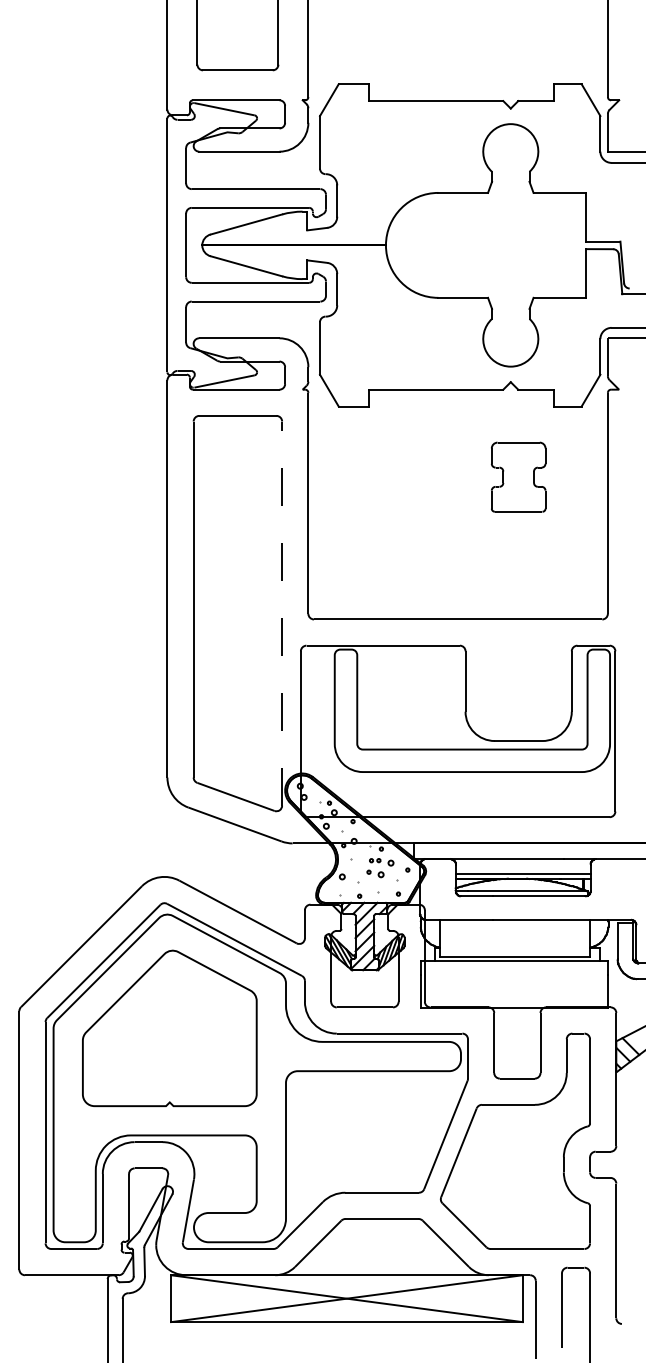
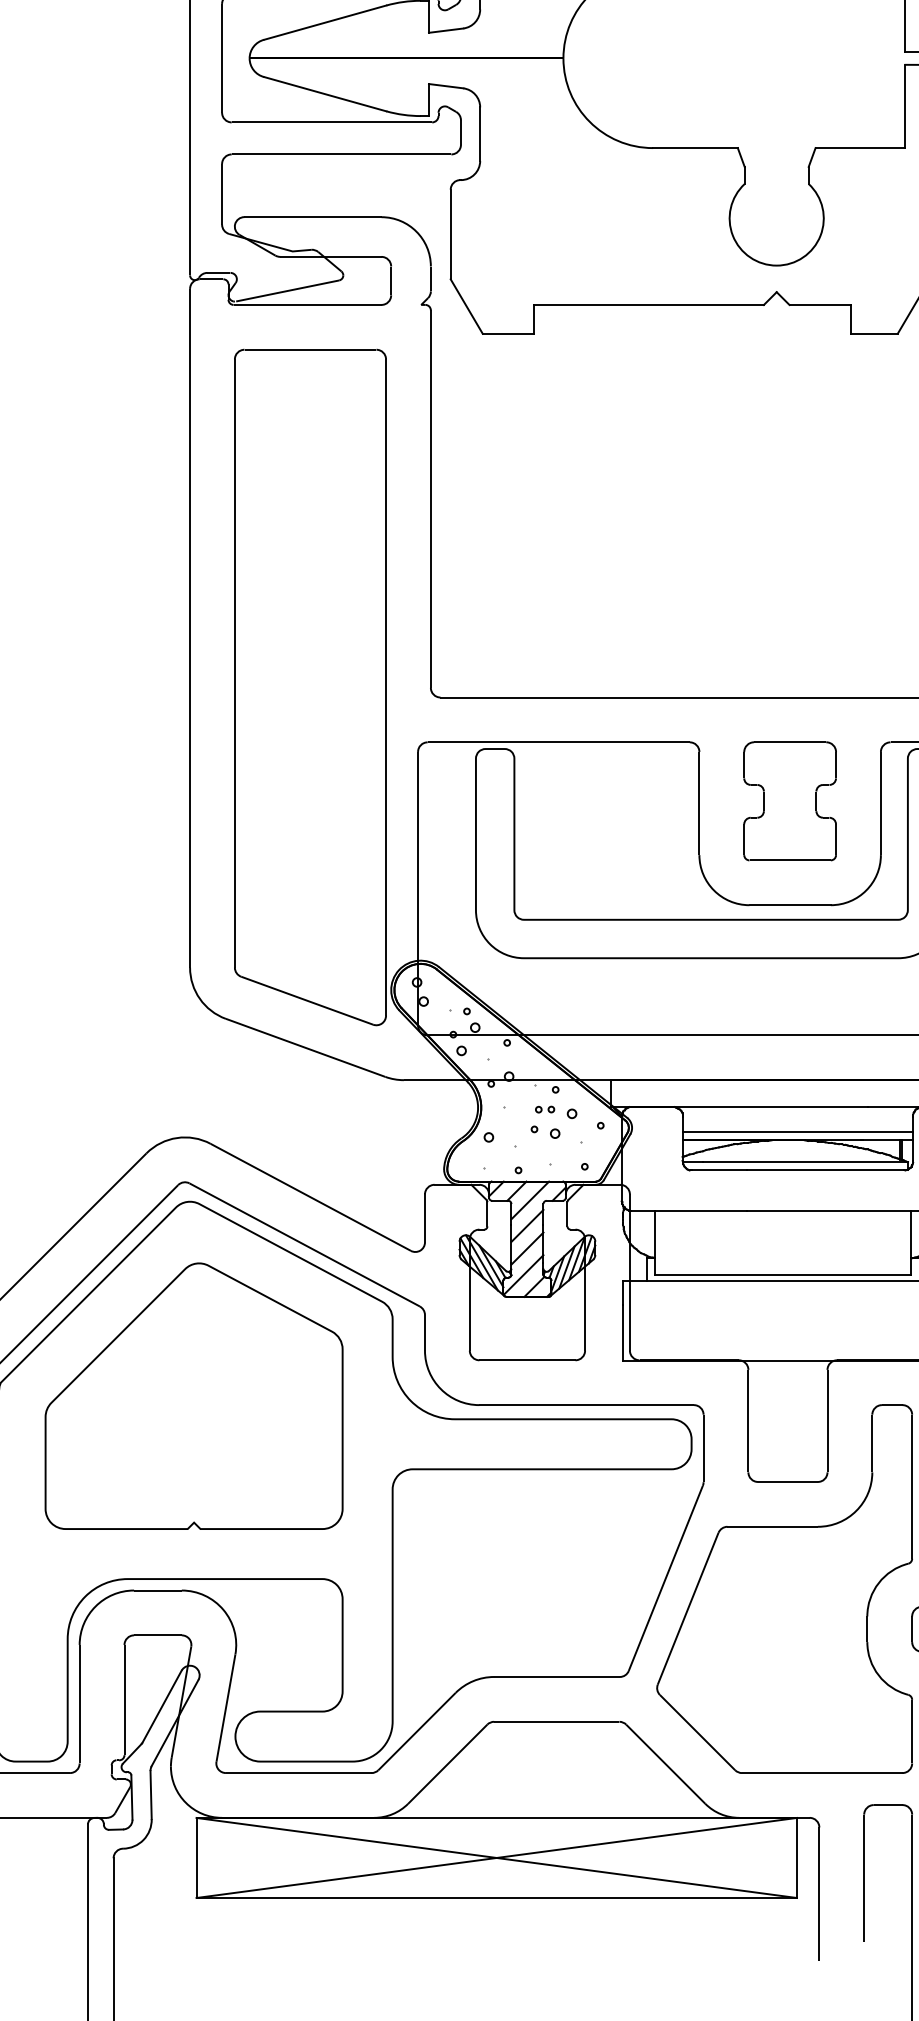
part: (518, 476) -> (789, 800), moved
line: (282, 613) -> (386, 687), dashed -> solid

